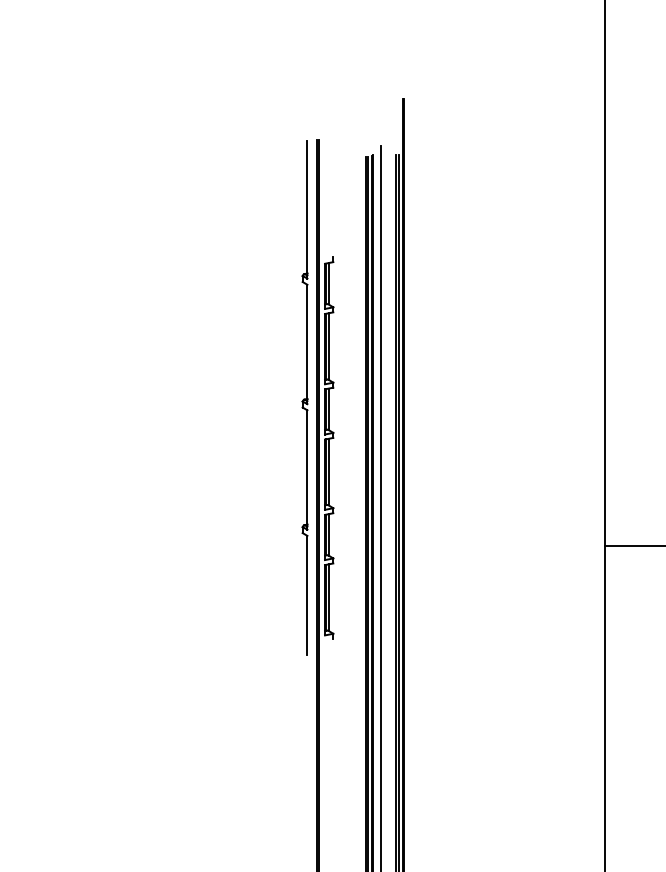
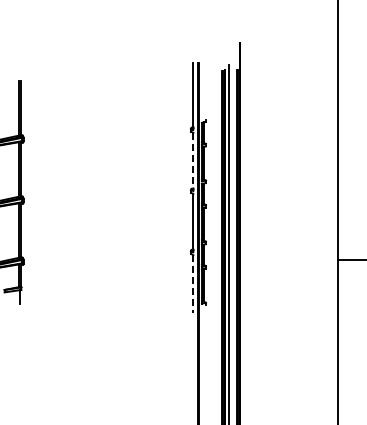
line: (307, 345) -> (193, 162), solid -> dashed
line: (307, 596) -> (193, 284), solid -> dashed

